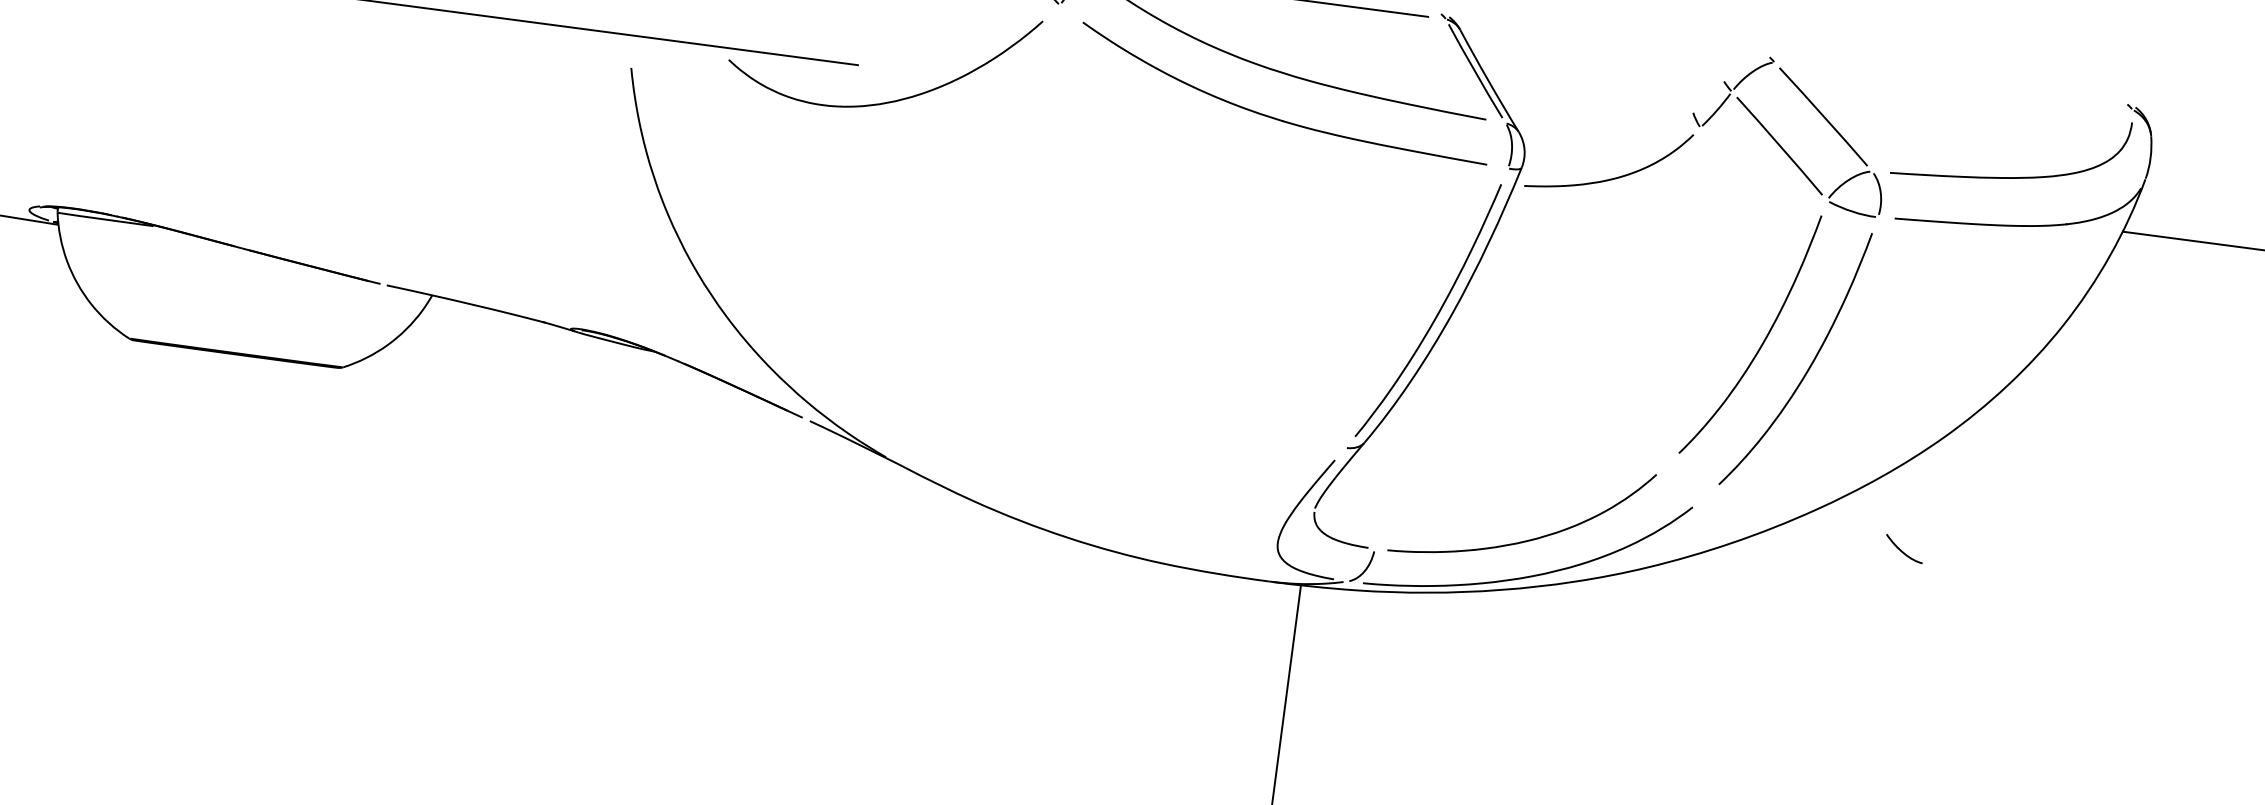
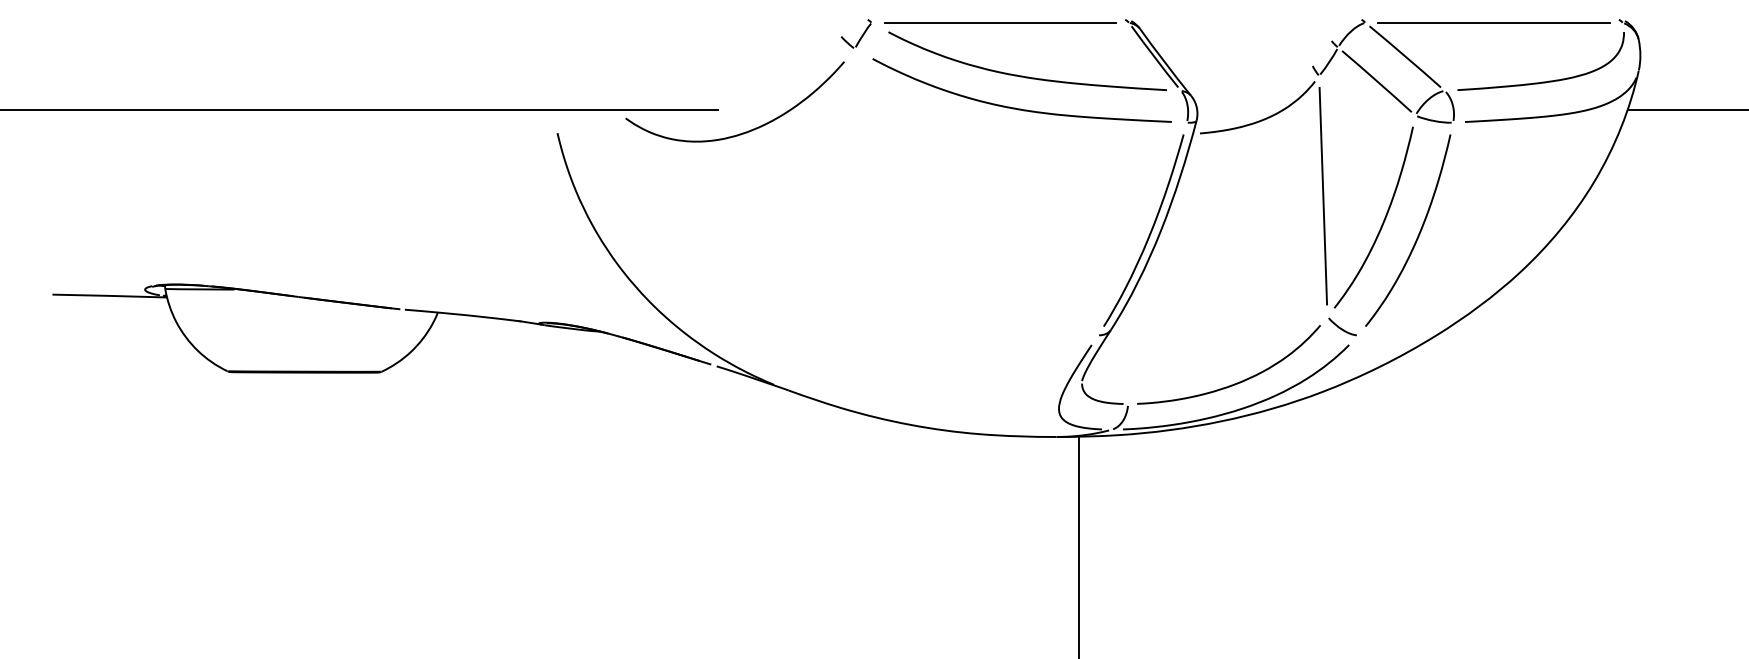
line: (1953, 85) -> (1494, 22), added
line: (1684, 294) -> (1323, 195), added
curve: (1903, 551) -> (1342, 328), moved

